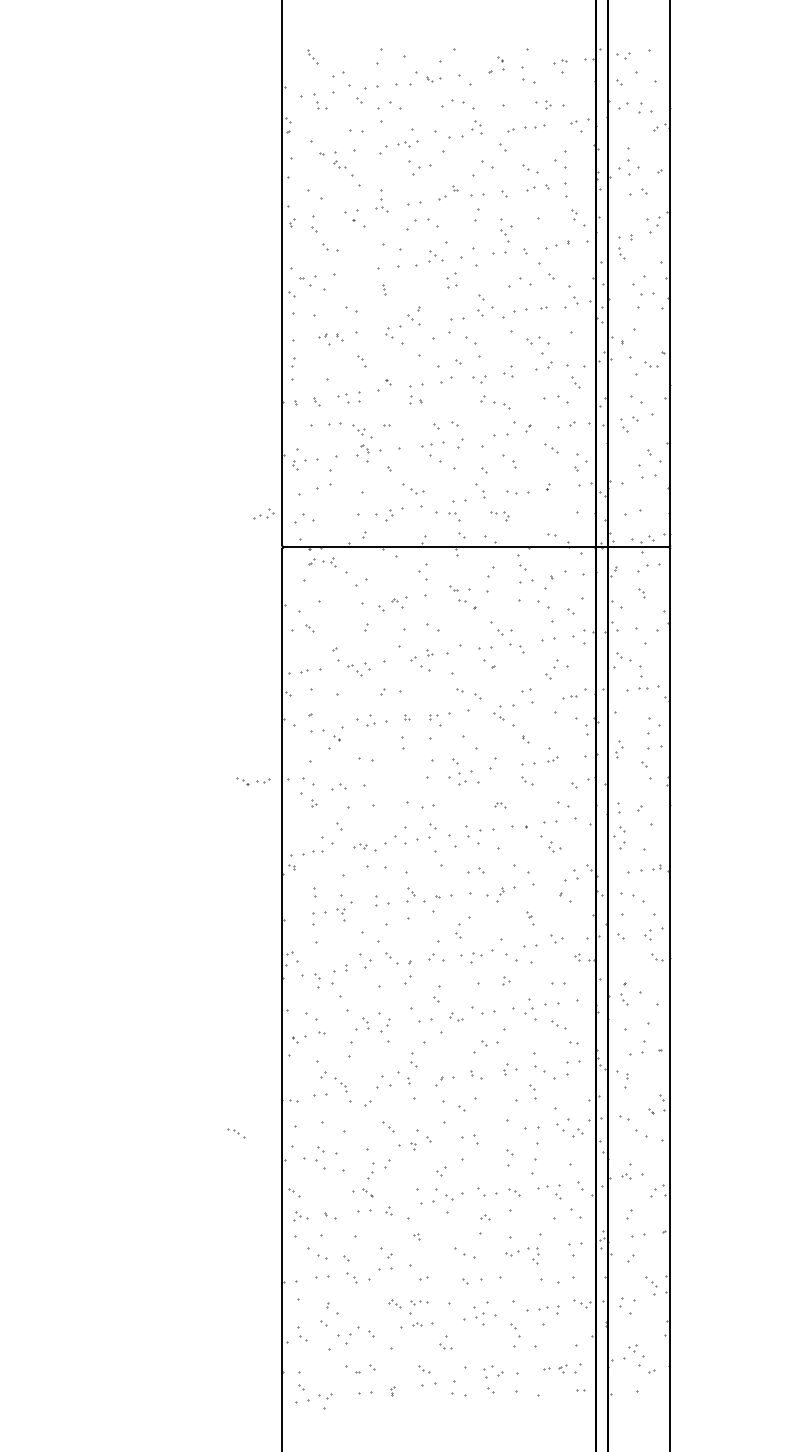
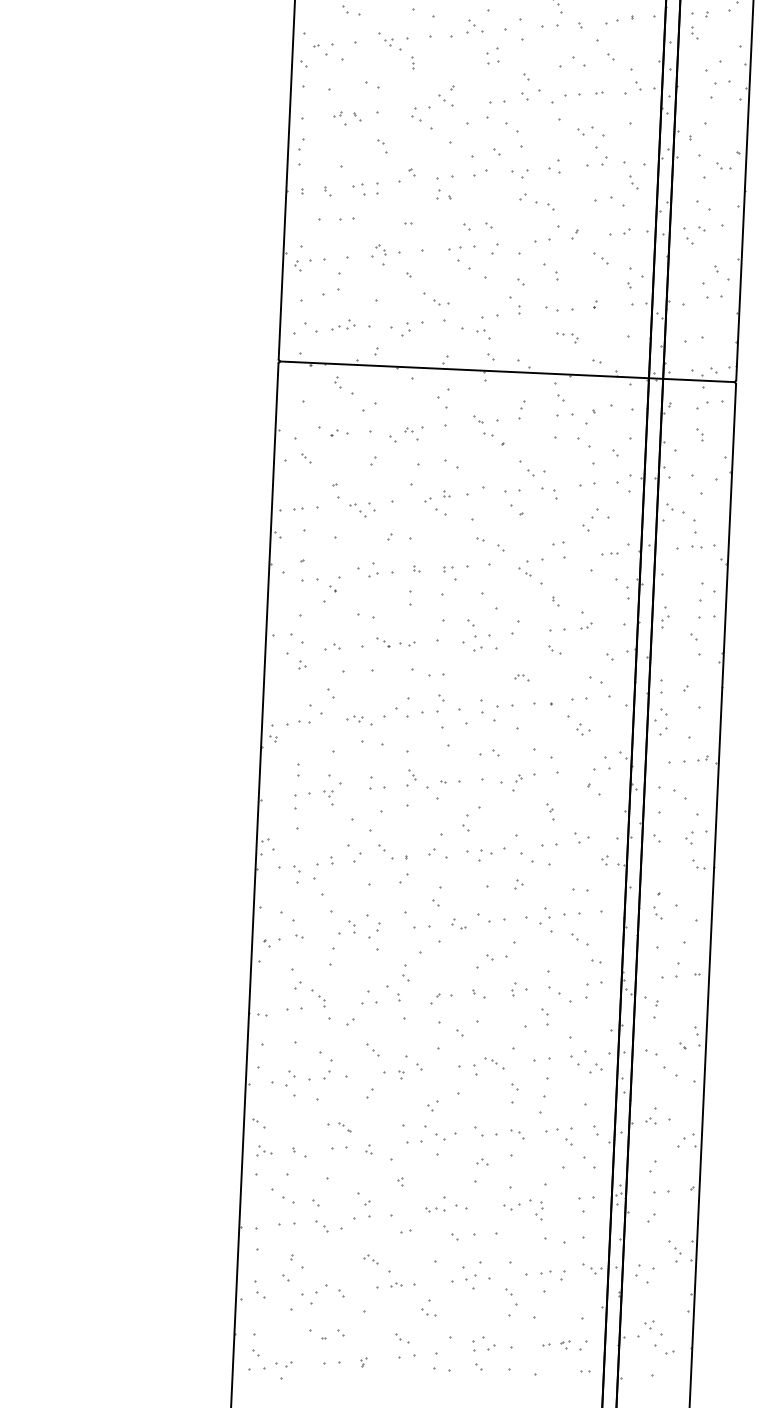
part: (362, 431) -> (390, 41), moved
part: (263, 513) -> (343, 324), moved
part: (499, 516) -> (566, 338), moved
part: (316, 561) -> (339, 432), moved
part: (490, 578) -> (522, 409), size x0.62
part: (253, 781) -> (396, 643), moved
part: (236, 1133) -> (495, 1063), moved
part: (370, 1170) -> (327, 1069), moved
part: (419, 1302) -> (435, 1209), moved

